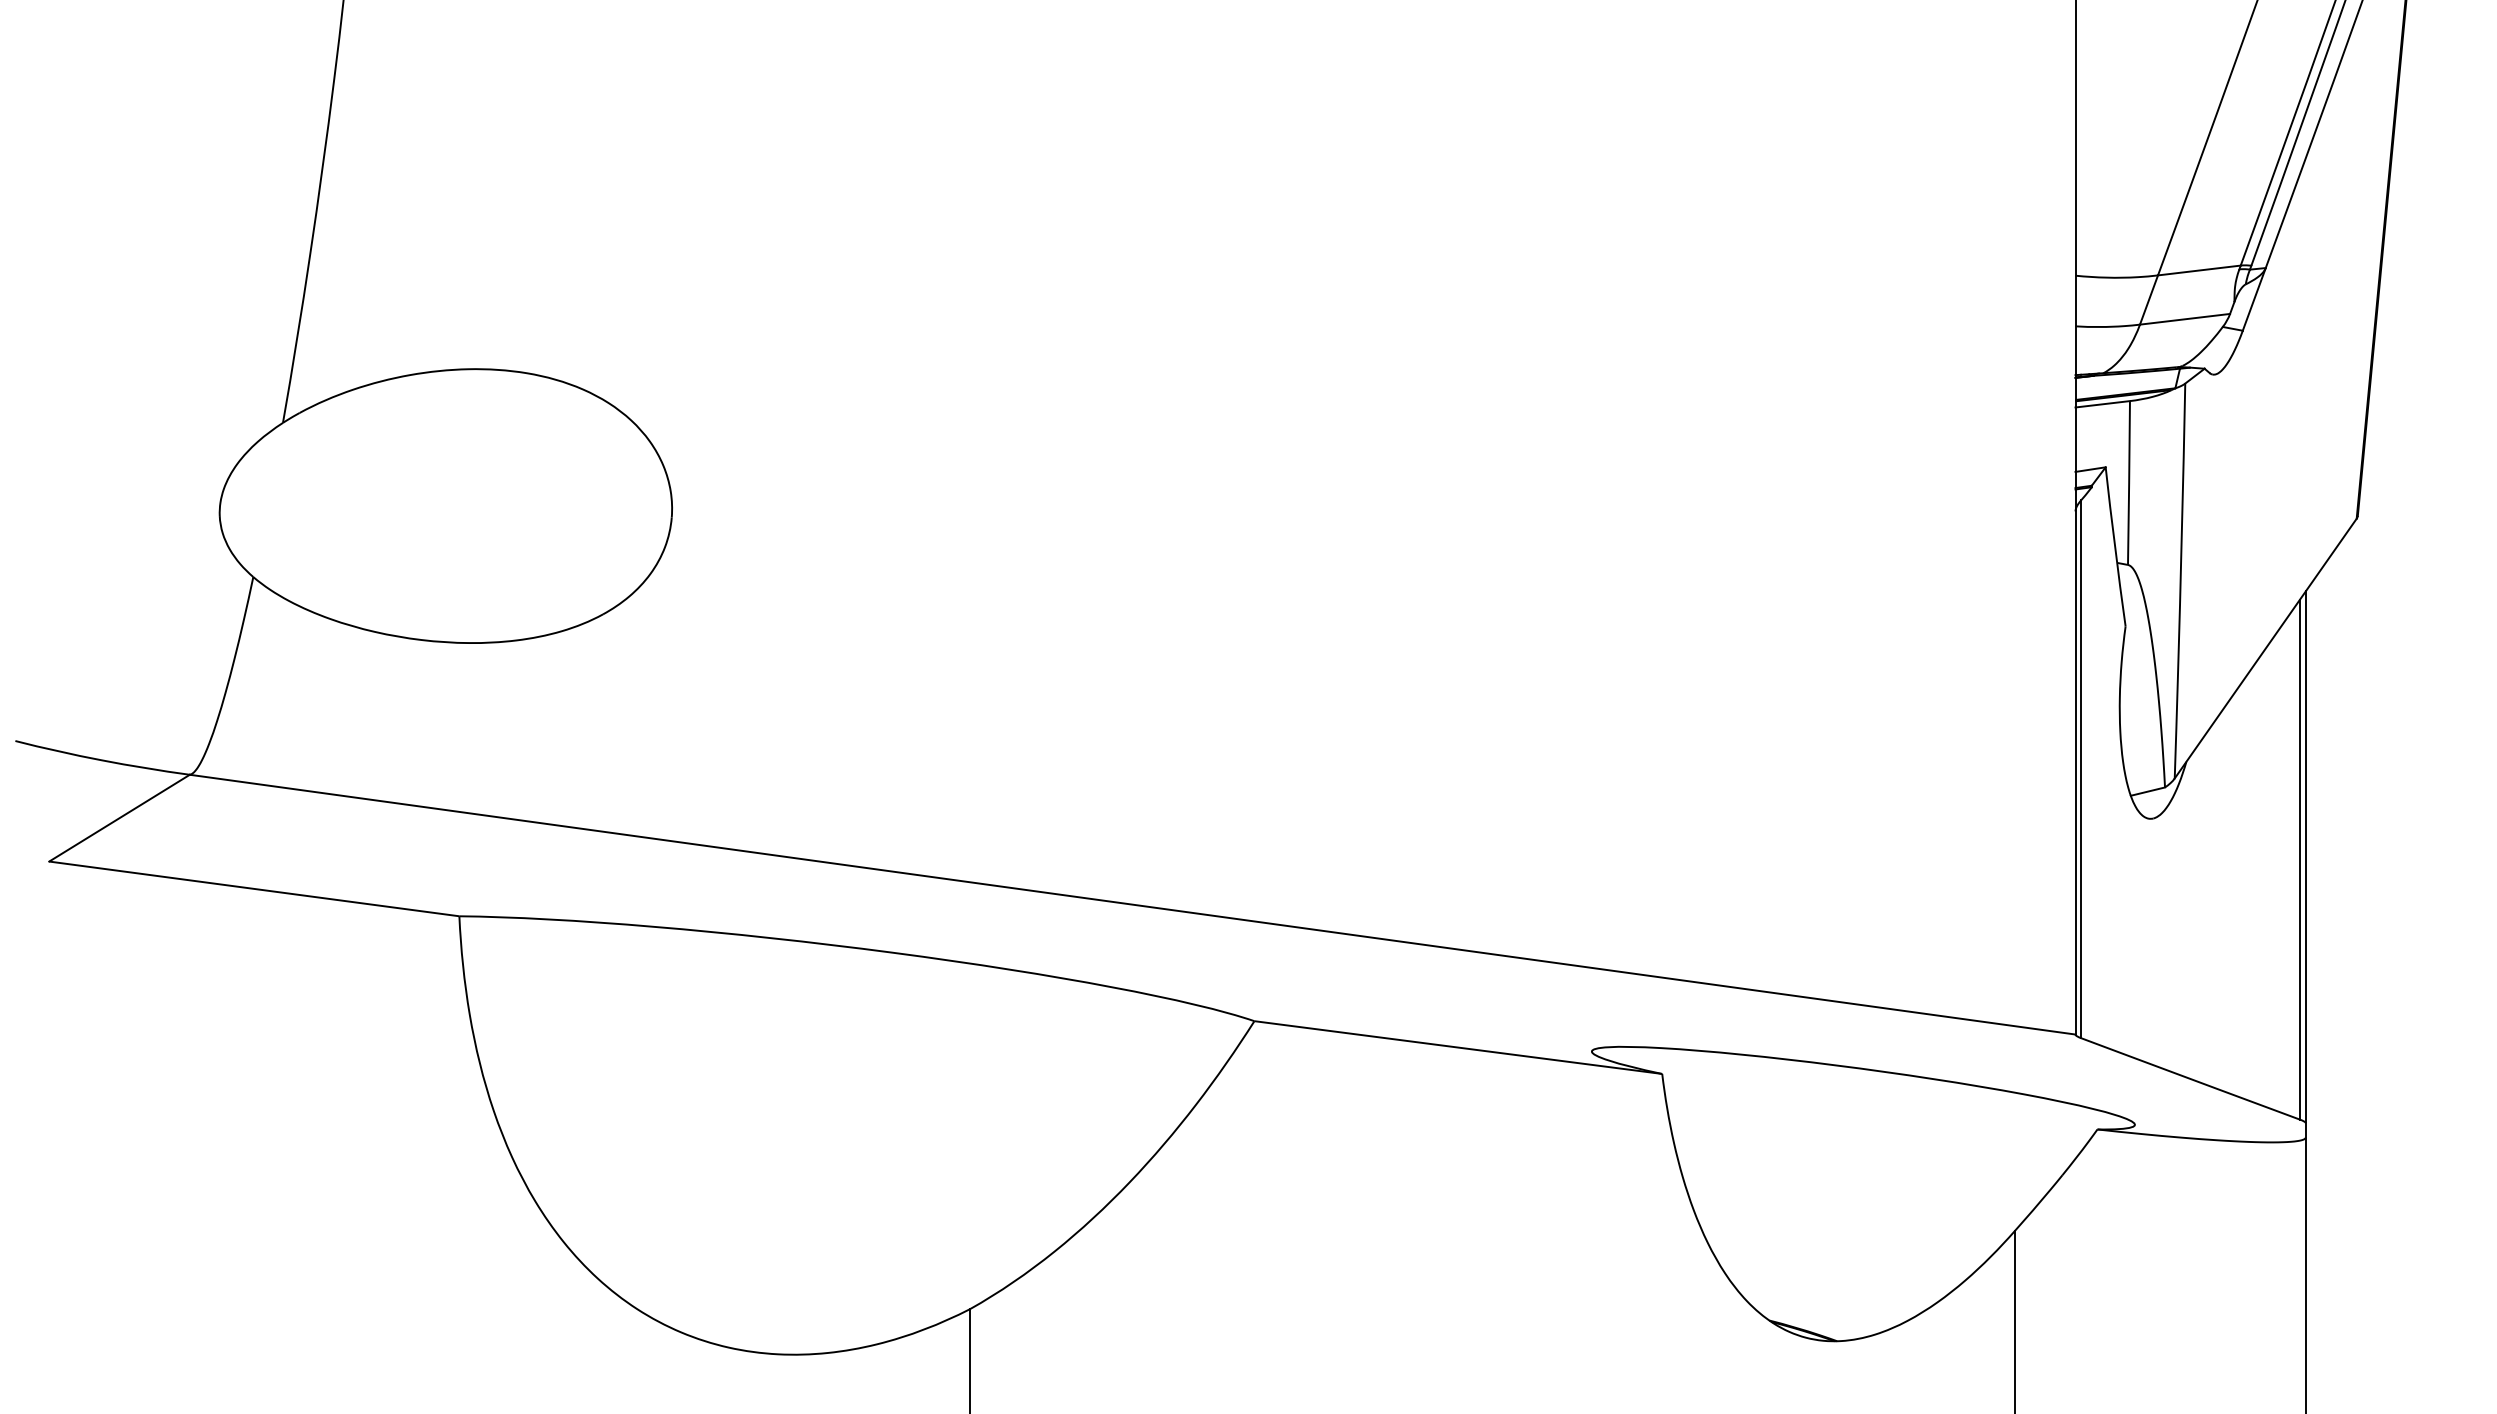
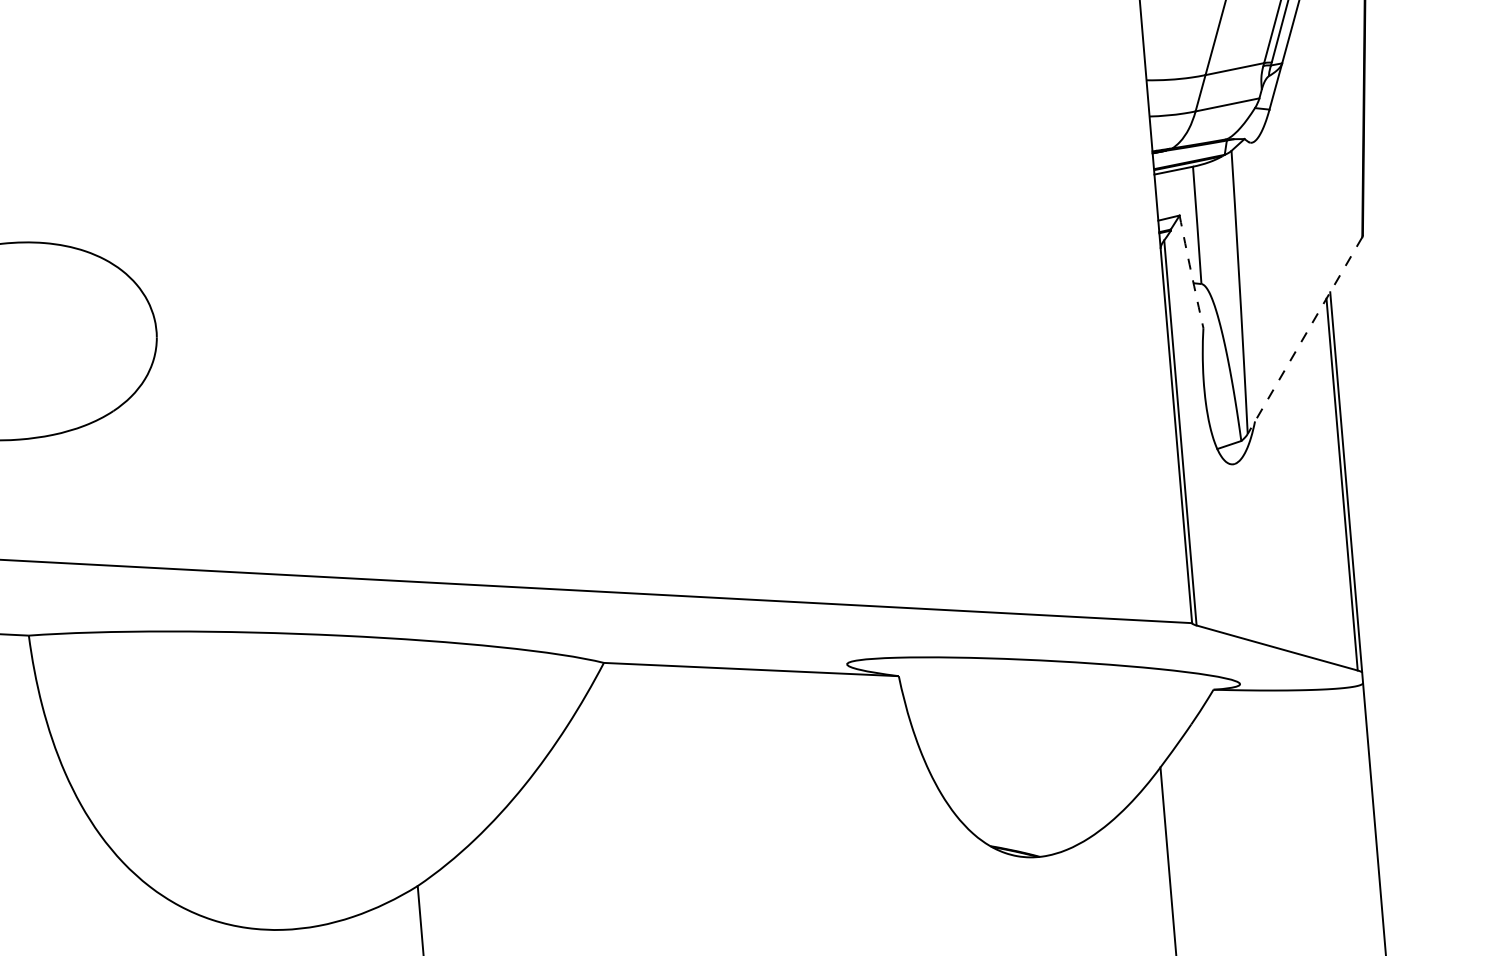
arc: (2115, 546) -> (1191, 271), solid -> dashed
line: (2265, 648) -> (1304, 335), solid -> dashed

